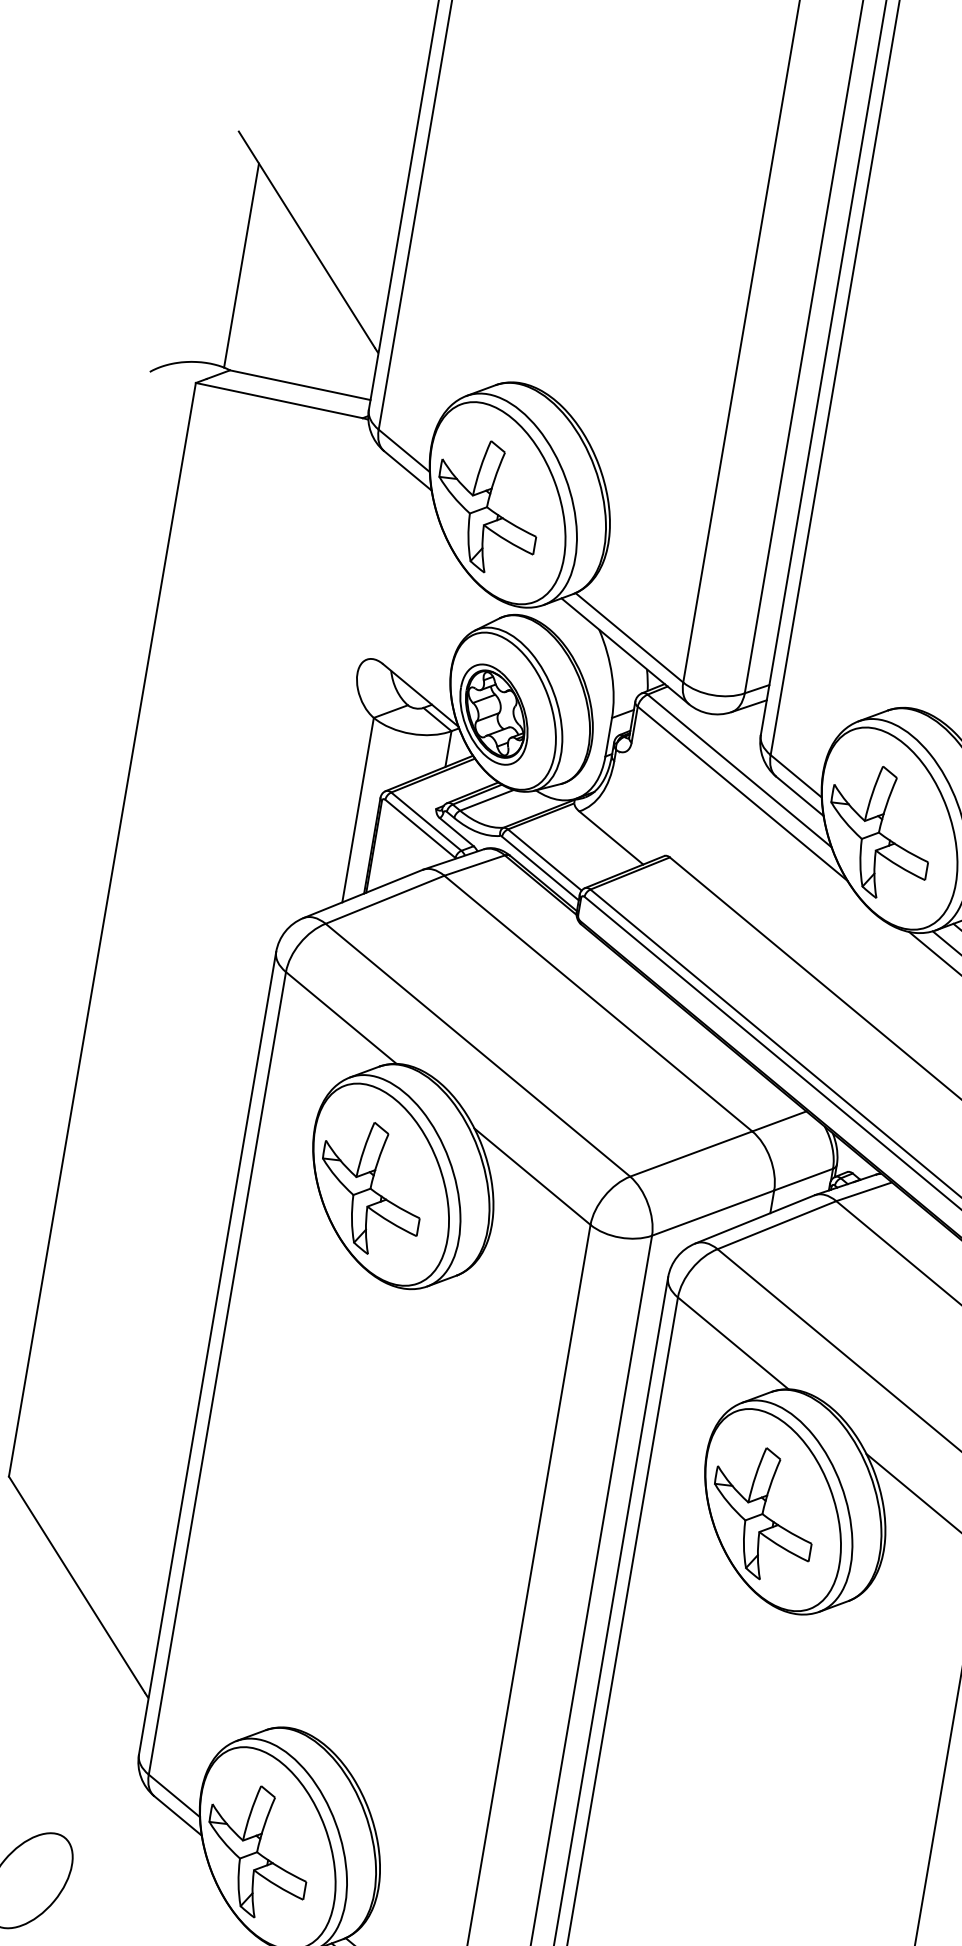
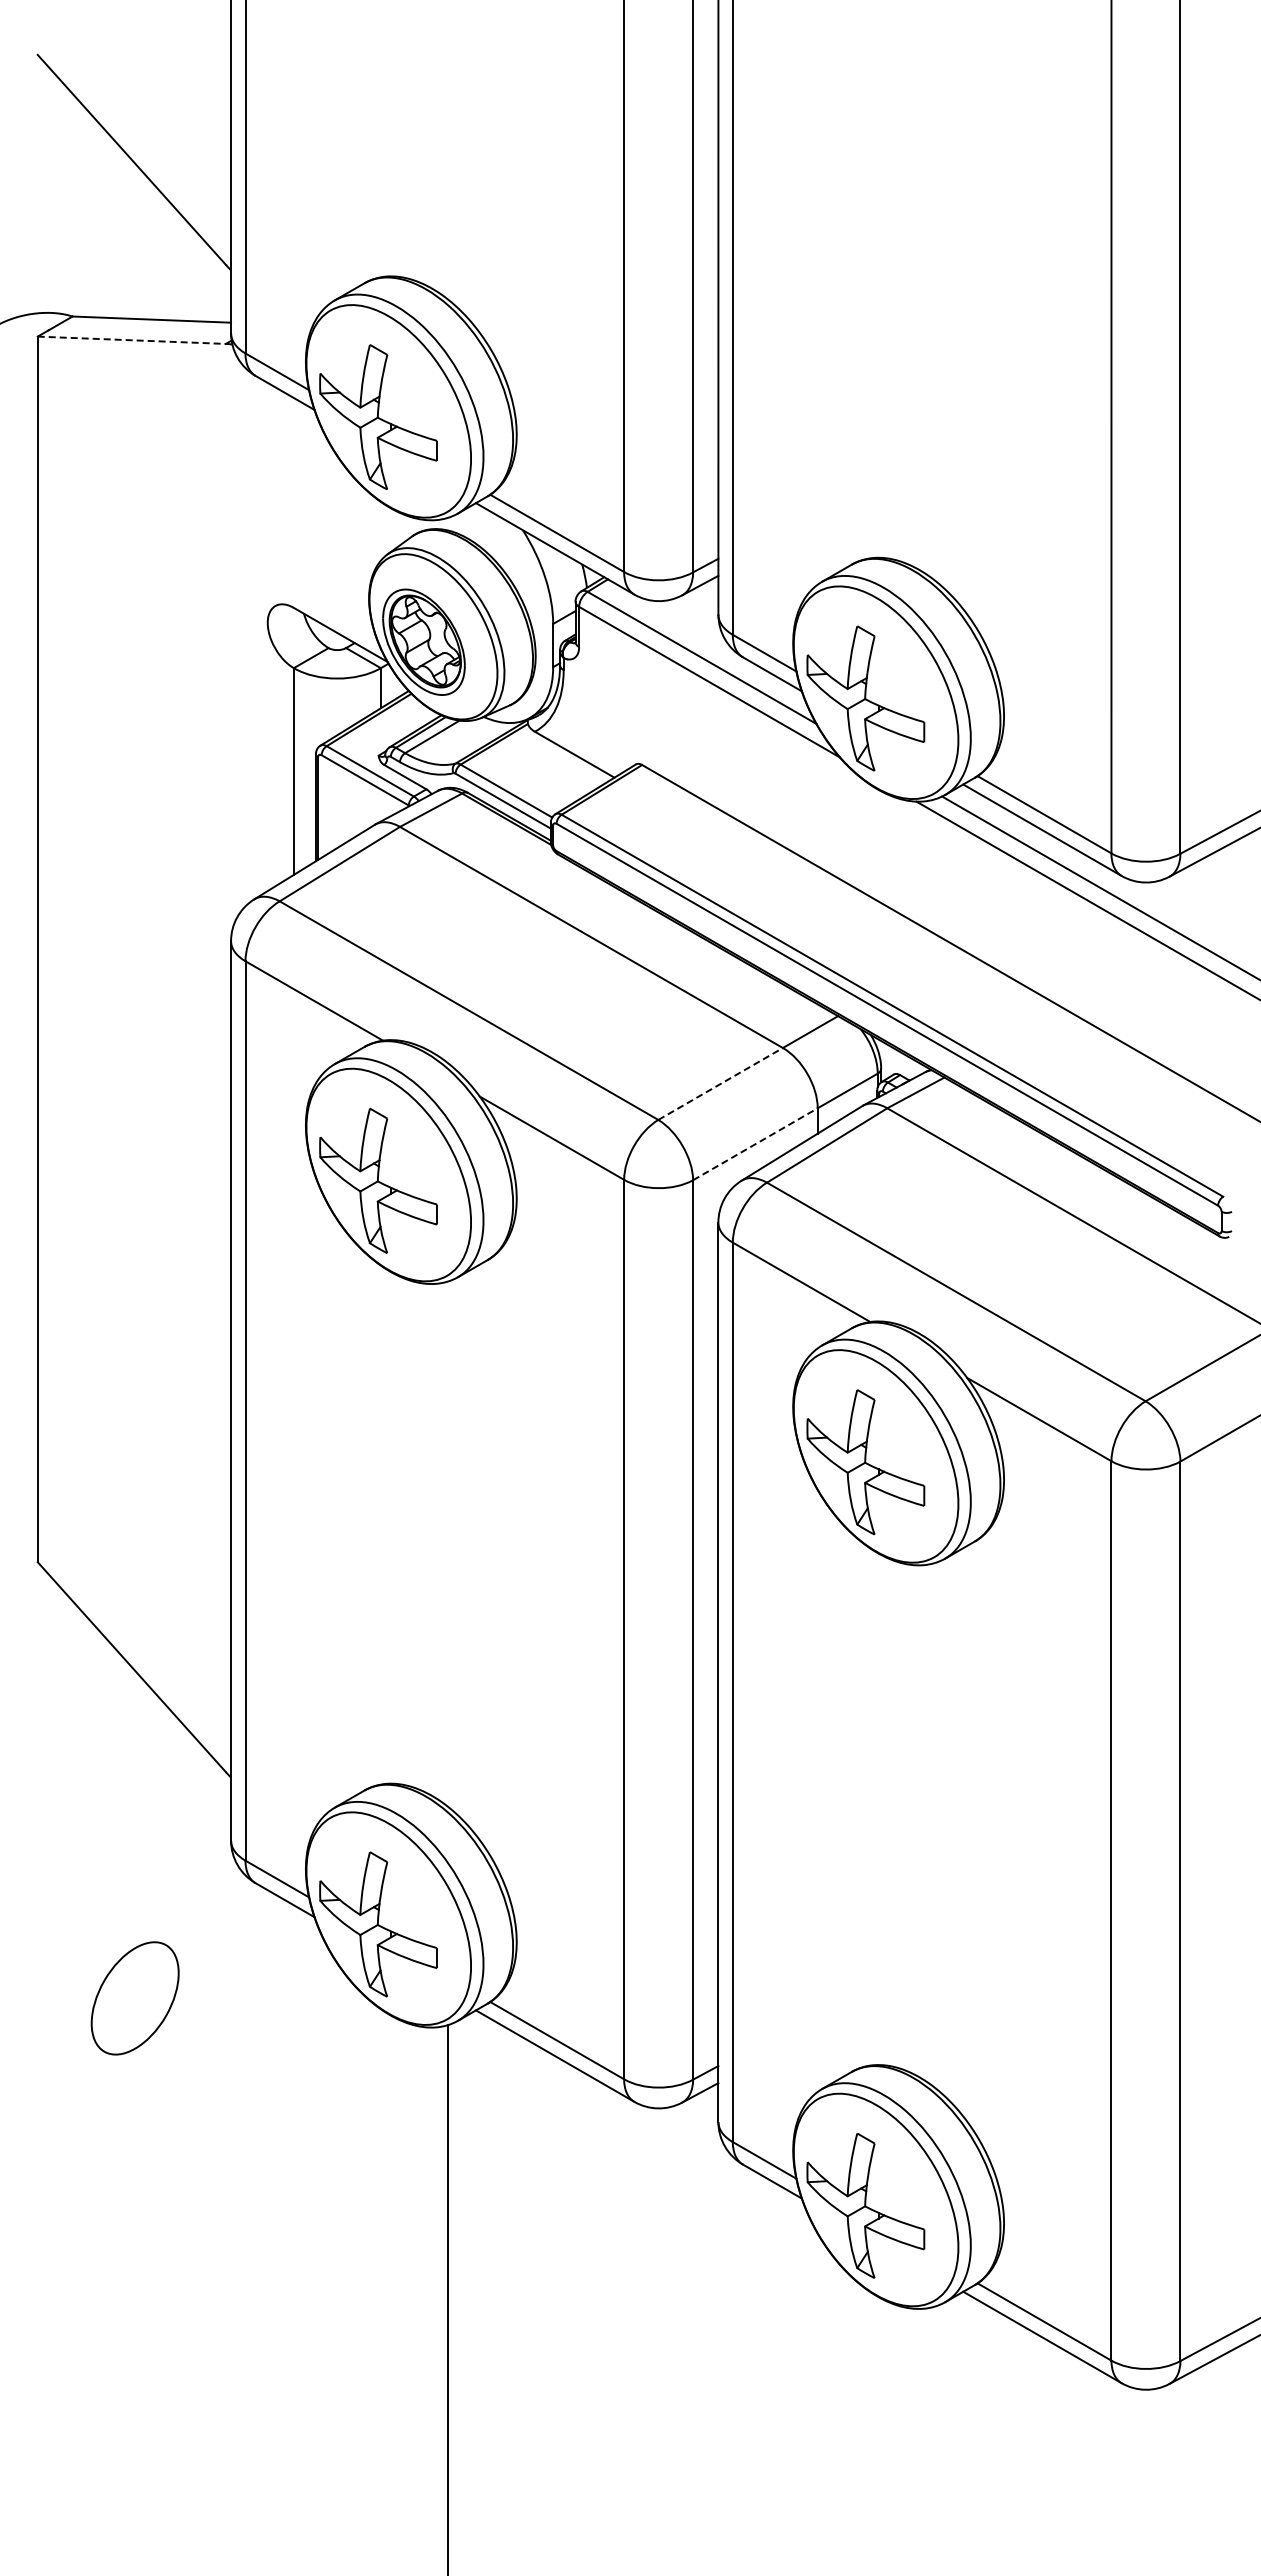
line: (241, 264) -> (65, 199), removed
line: (279, 400) -> (132, 340), solid -> dashed
line: (691, 1153) -> (720, 1083), solid -> dashed
line: (713, 1213) -> (755, 1144), solid -> dashed

